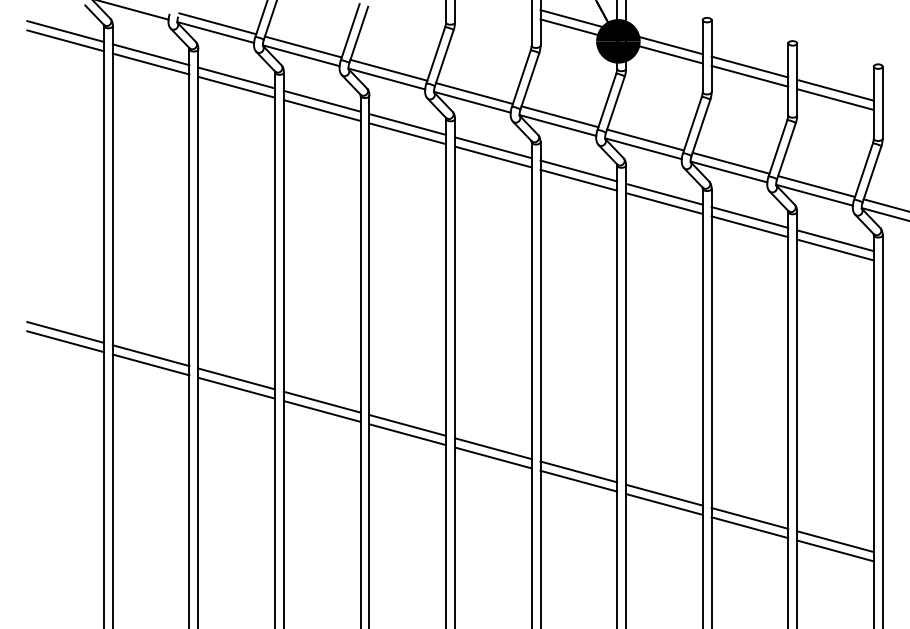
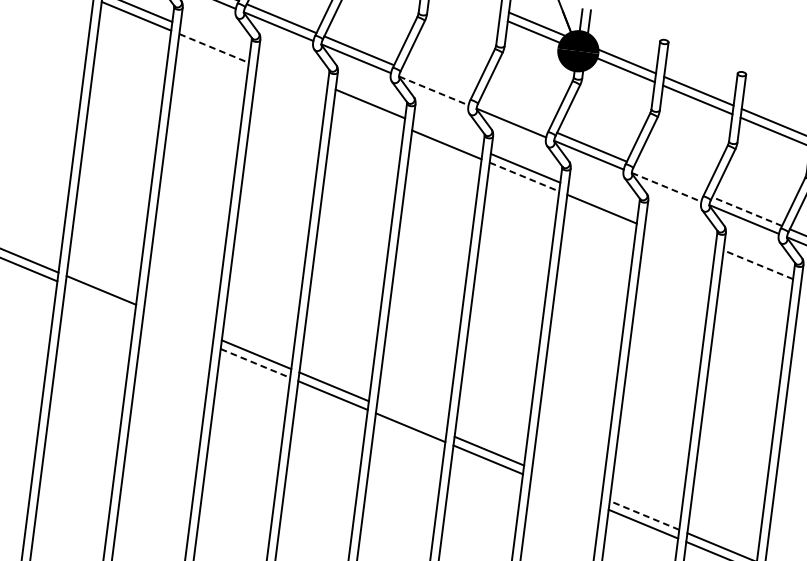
line: (236, 77) -> (215, 39), removed
line: (236, 87) -> (213, 48), solid -> dashed
line: (474, 93) -> (436, 82), removed
line: (321, 100) -> (292, 71), removed
line: (472, 102) -> (433, 91), solid -> dashed
line: (321, 110) -> (291, 80), removed
line: (559, 116) -> (513, 114), removed
line: (407, 133) -> (369, 112), removed
line: (493, 147) -> (448, 135), removed
line: (730, 162) -> (669, 178), removed
line: (729, 172) -> (667, 187), solid -> dashed
line: (578, 180) -> (524, 177), solid -> dashed
line: (816, 186) -> (747, 211), solid -> dashed
line: (664, 193) -> (603, 199), removed
line: (749, 217) -> (680, 232), removed
line: (749, 226) -> (679, 241), removed
line: (835, 240) -> (758, 264), solid -> dashed
line: (835, 249) -> (757, 273), removed
line: (150, 364) -> (99, 298), removed
line: (236, 378) -> (178, 322), removed
line: (236, 387) -> (177, 330), removed
line: (322, 411) -> (255, 363), solid -> dashed
line: (493, 448) -> (411, 418), removed
line: (664, 494) -> (567, 482), removed
line: (664, 504) -> (565, 492), removed
line: (749, 518) -> (644, 515), solid -> dashed

